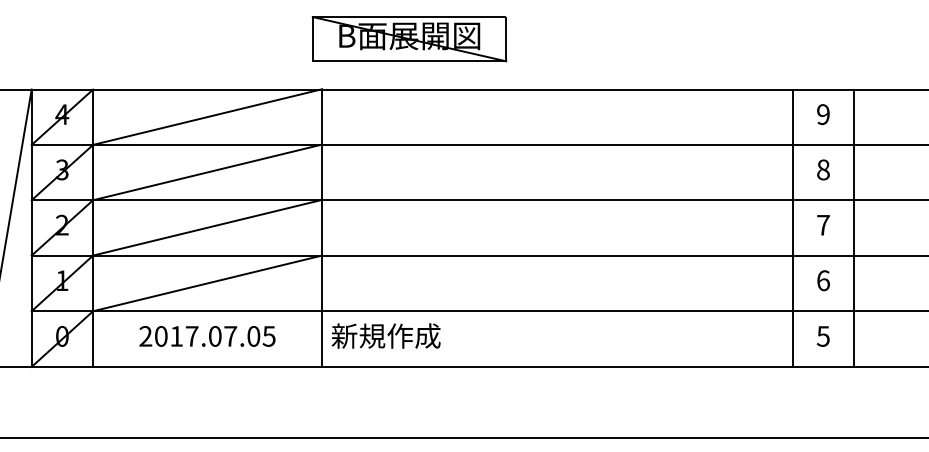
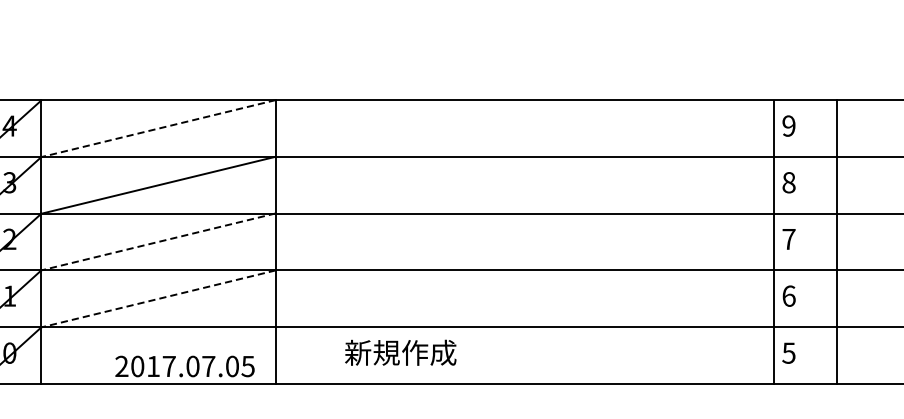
part: (409, 39) -> (365, 49), removed
line: (207, 117) -> (158, 129), solid -> dashed
line: (207, 227) -> (158, 241), solid -> dashed
line: (792, 227) -> (773, 241), moved
line: (854, 227) -> (837, 241), moved
line: (207, 283) -> (158, 299), solid -> dashed
text: (385, 335) -> (400, 352), moved
text: (207, 336) -> (185, 366), moved

